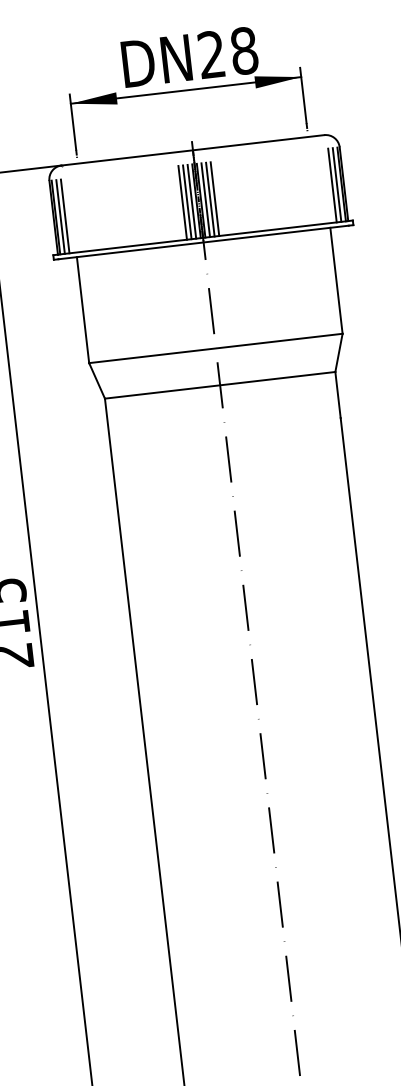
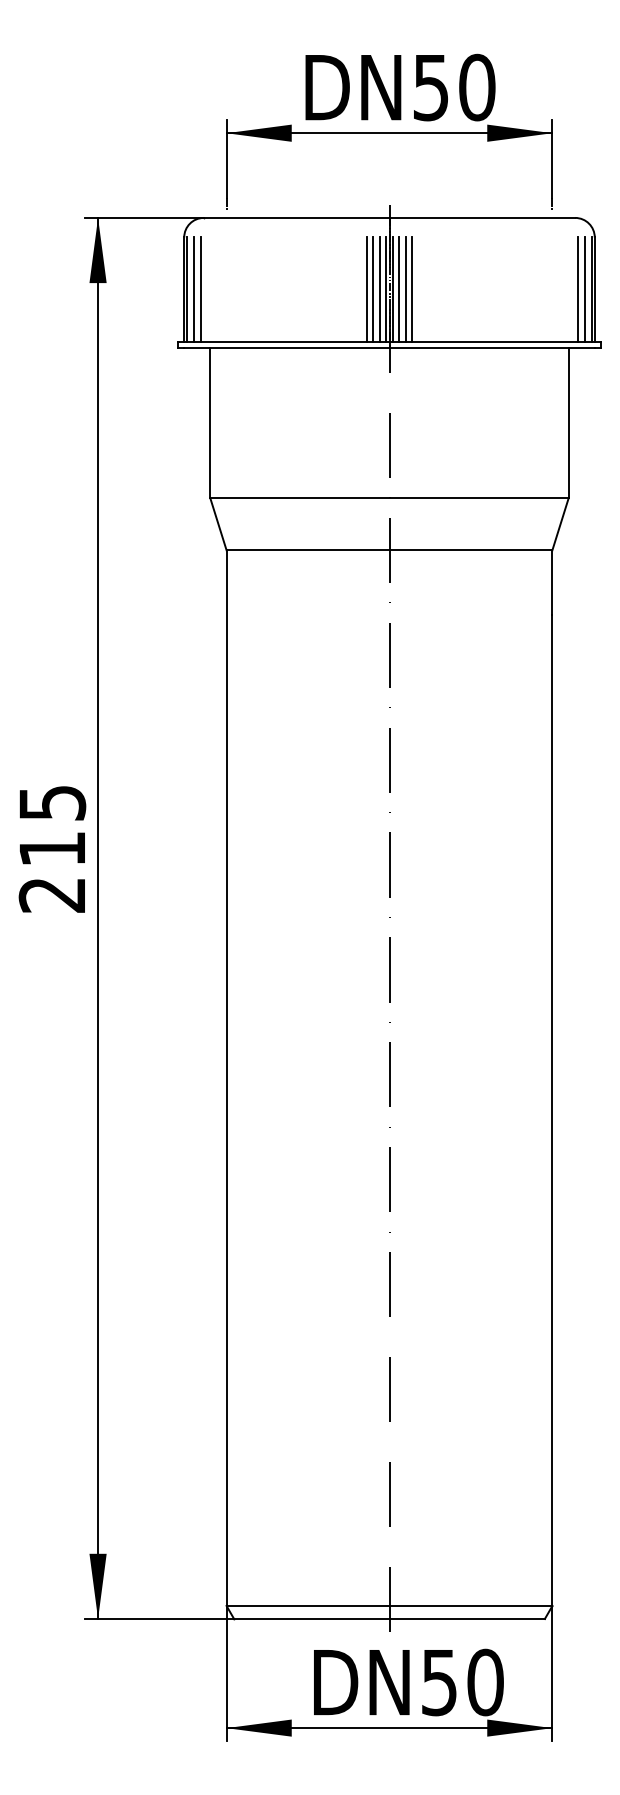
text: (228, 52) -> (454, 87), 28 -> 50

